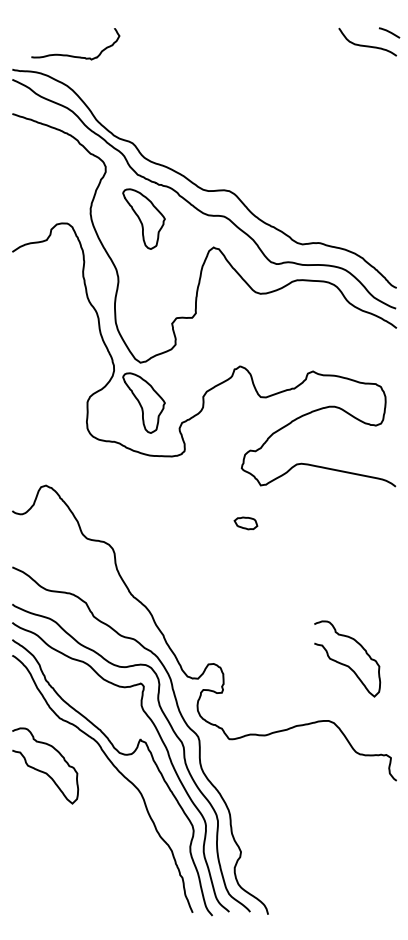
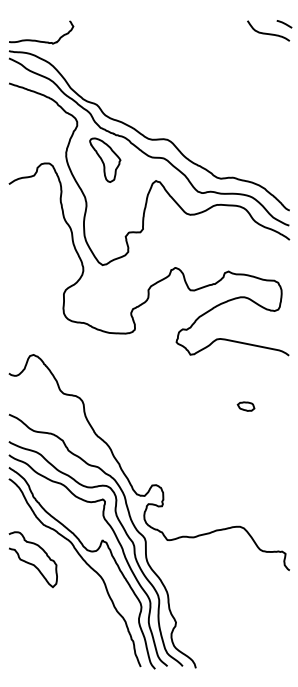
curve: (73, 55) -> (39, 40), moved
part: (143, 402) -> (104, 294), removed
part: (245, 523) -> (245, 406), moved
curve: (346, 664) -> (253, 485), removed

